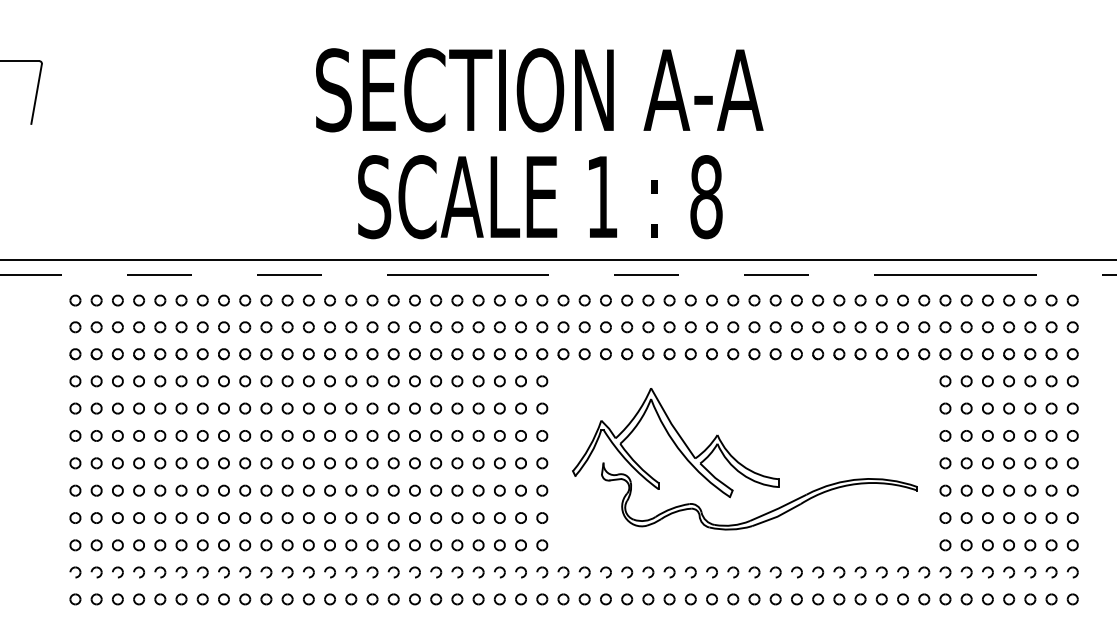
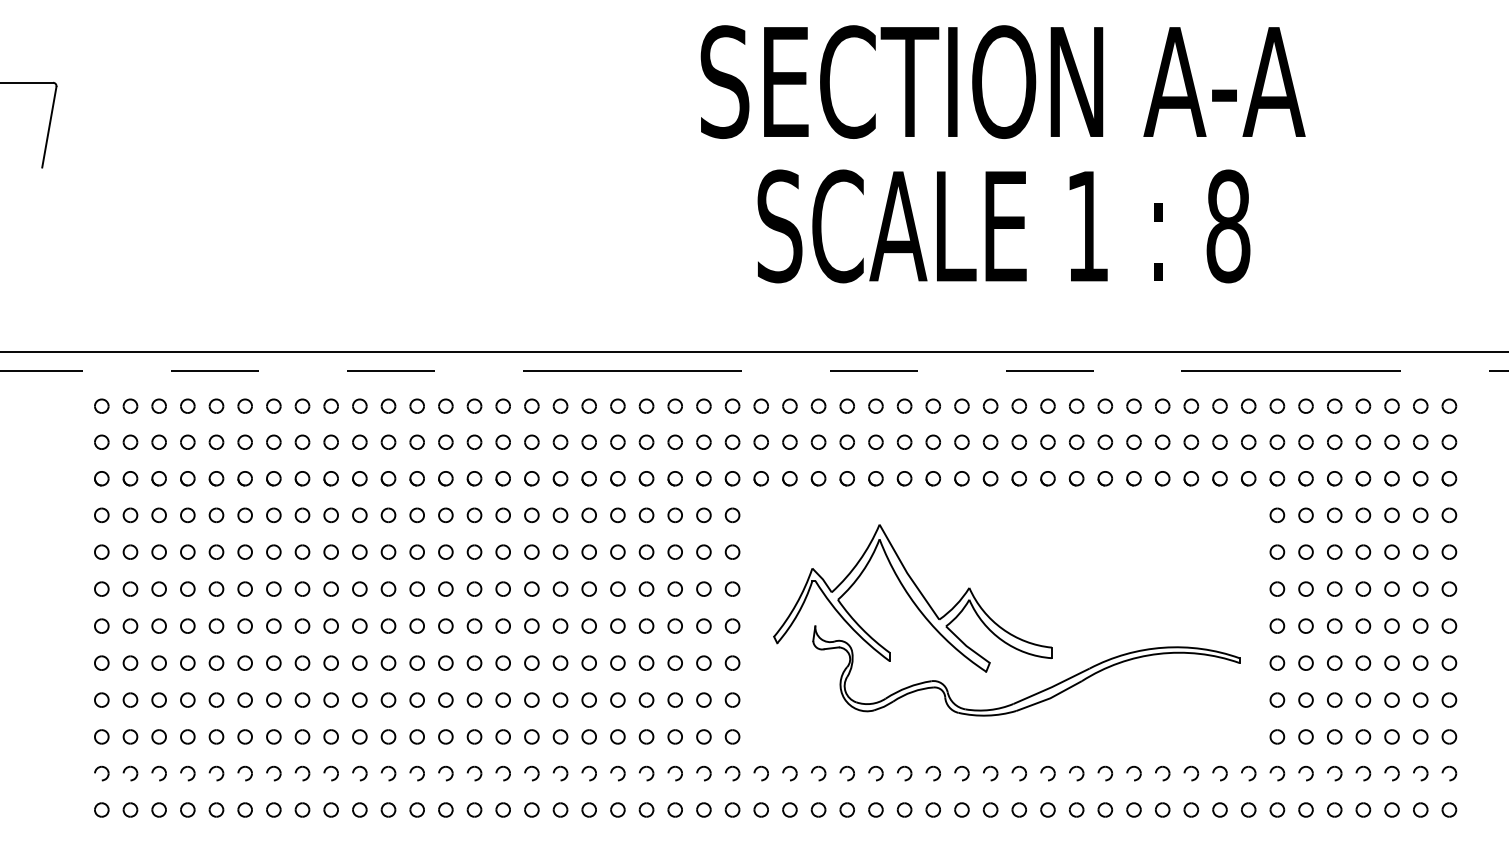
text: (539, 143) -> (1002, 154), moved

